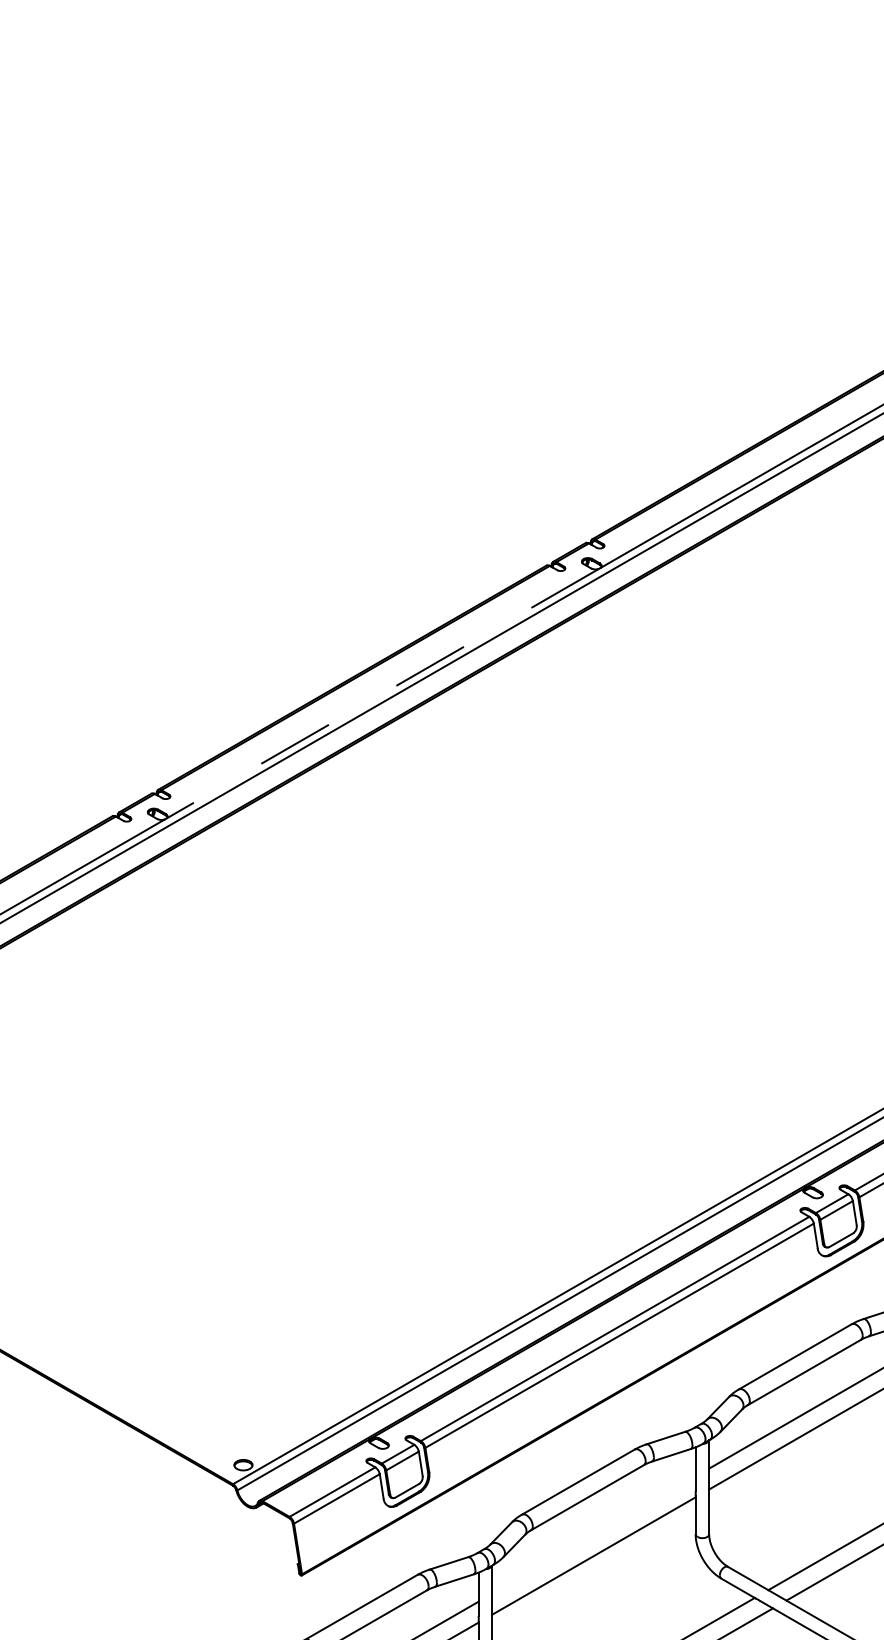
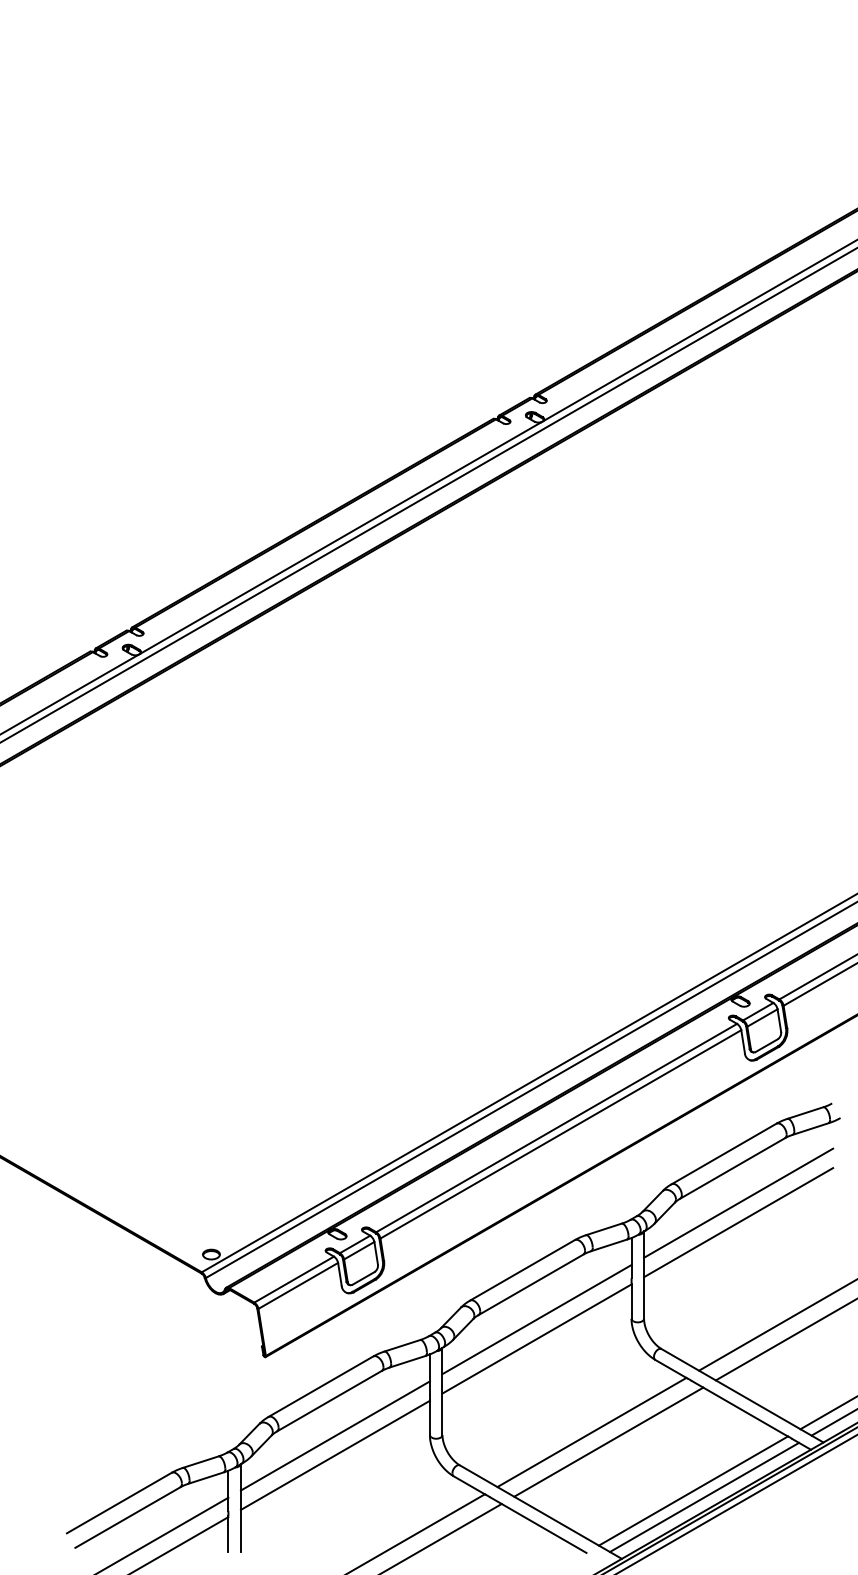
line: (382, 694) -> (340, 538), dashed -> solid
line: (593, 1535) -> (536, 1319), added

